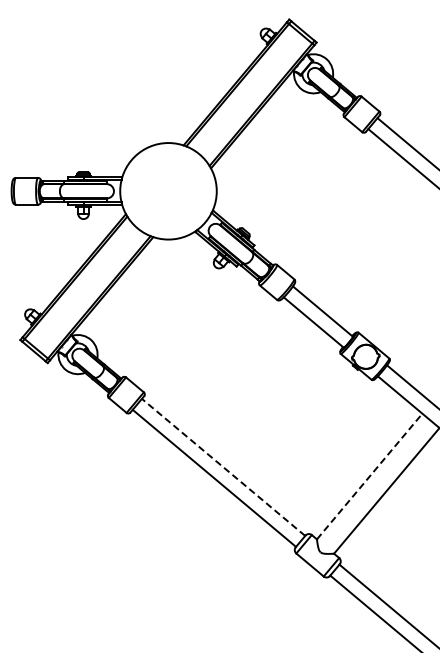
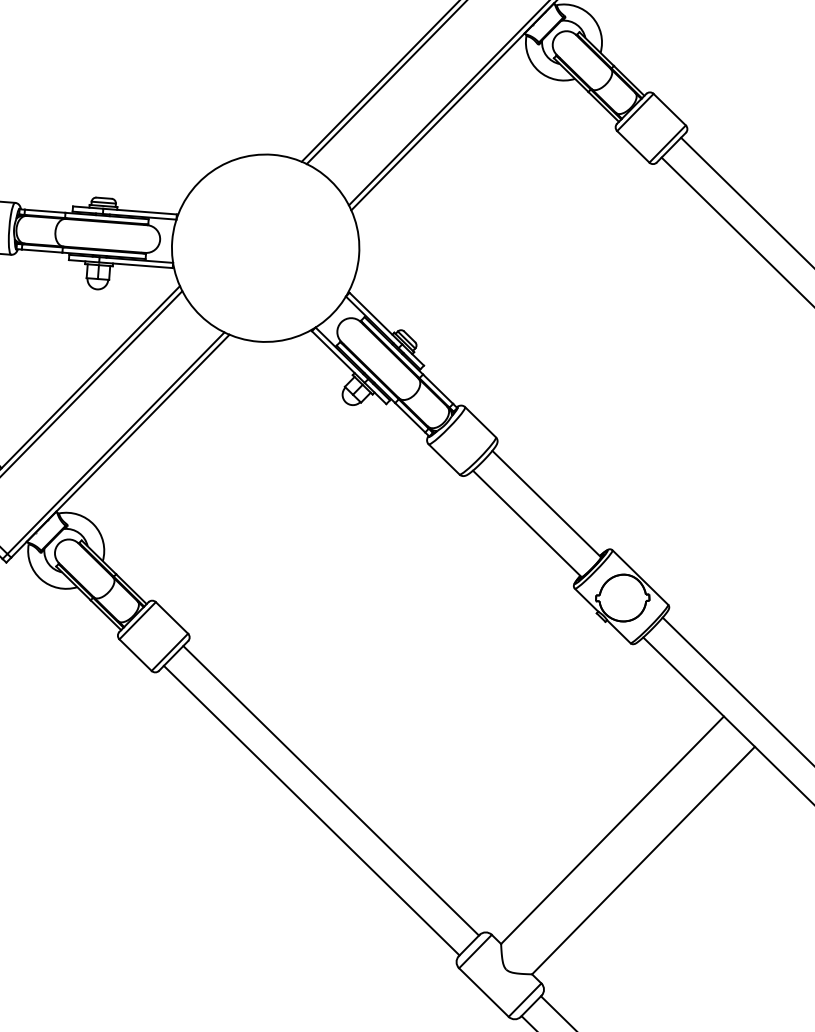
line: (223, 467) -> (330, 790), dashed -> solid
line: (370, 476) -> (614, 830), dashed -> solid

